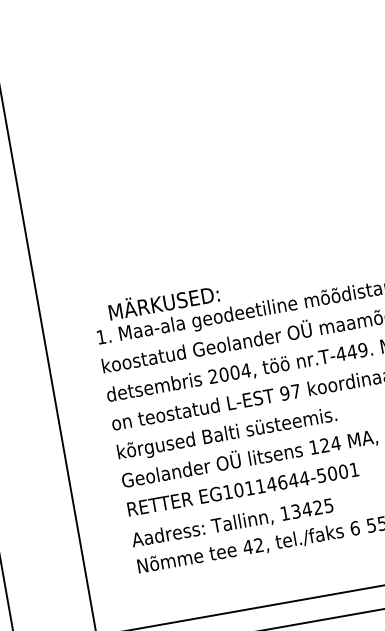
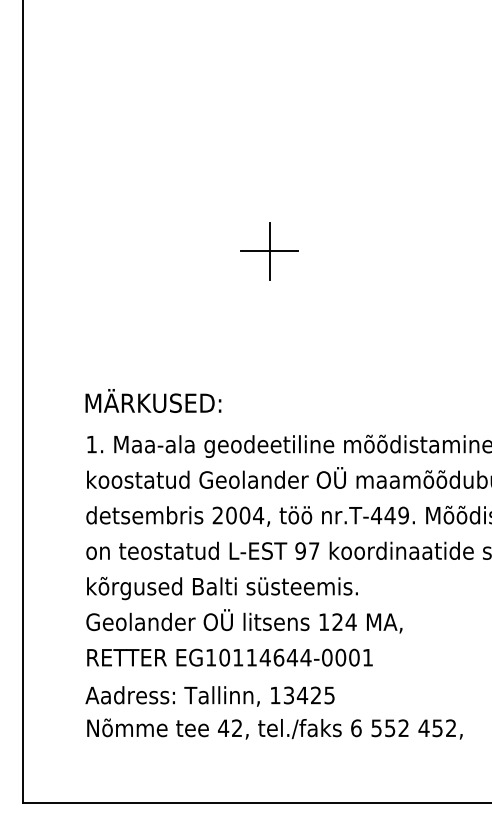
part: (217, 156) -> (269, 251), added
text: (163, 301) -> (153, 400), moved
text: (321, 475) -> (327, 657), EG10114644-5001 -> EG10114644-0001

